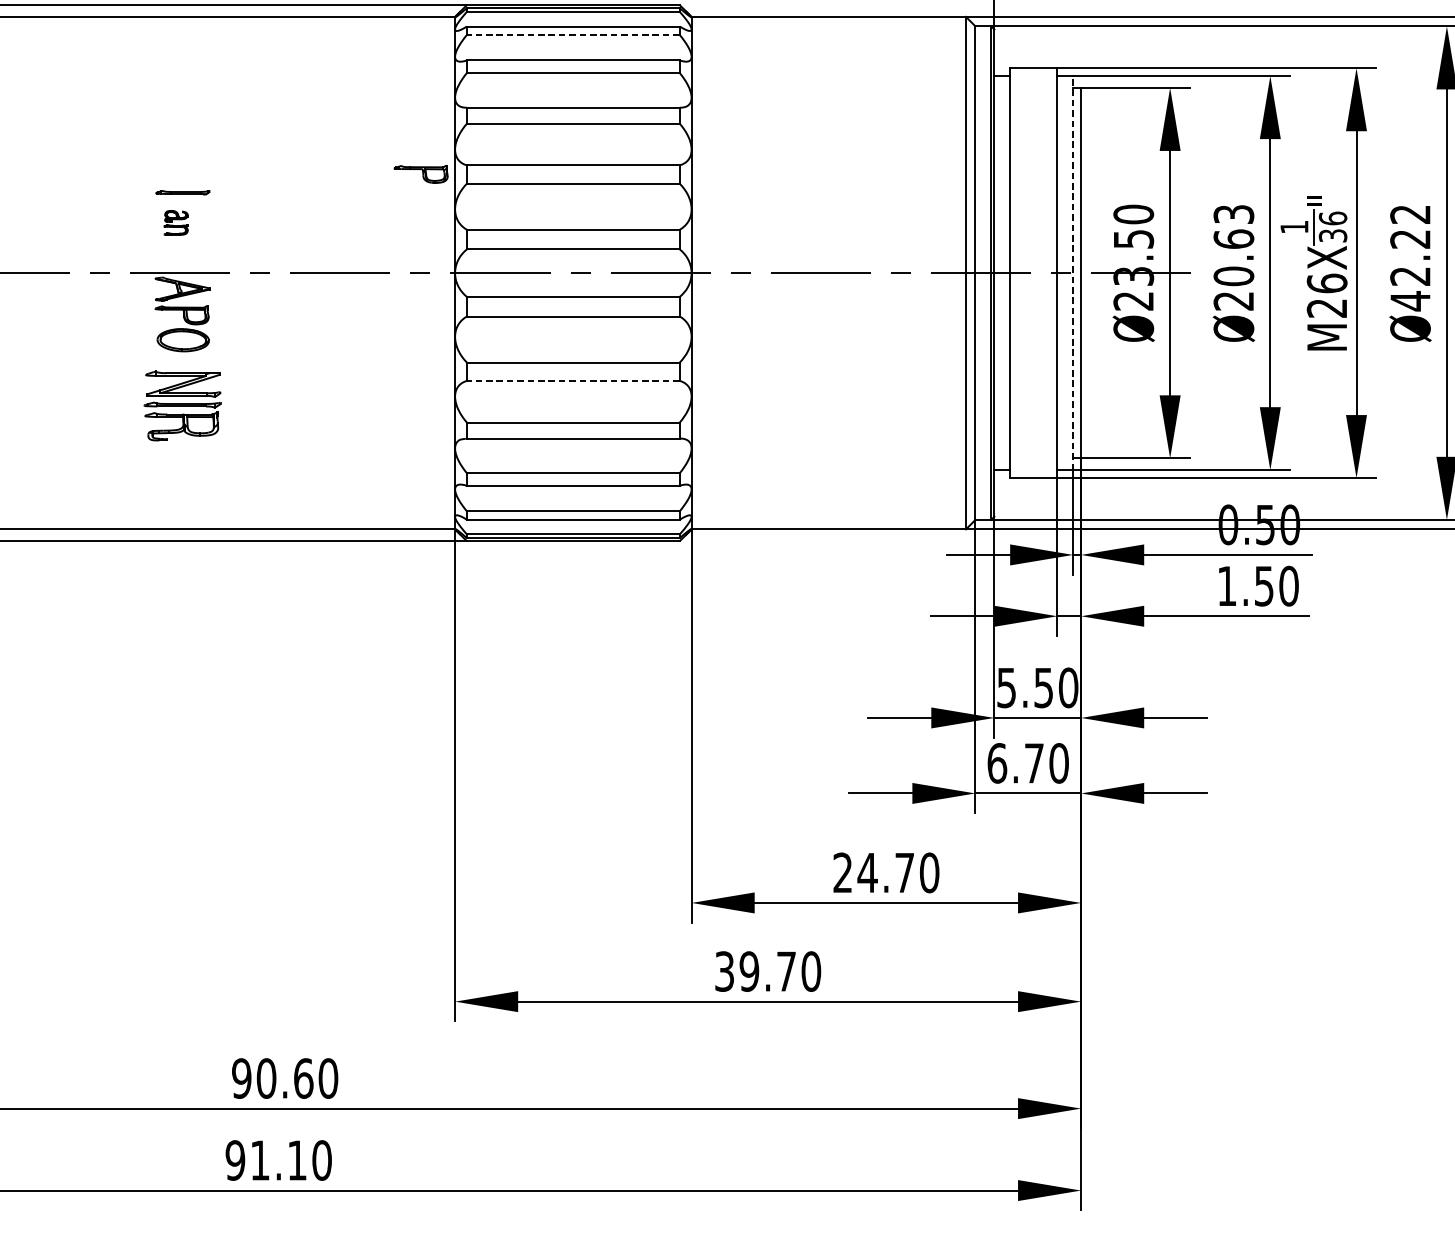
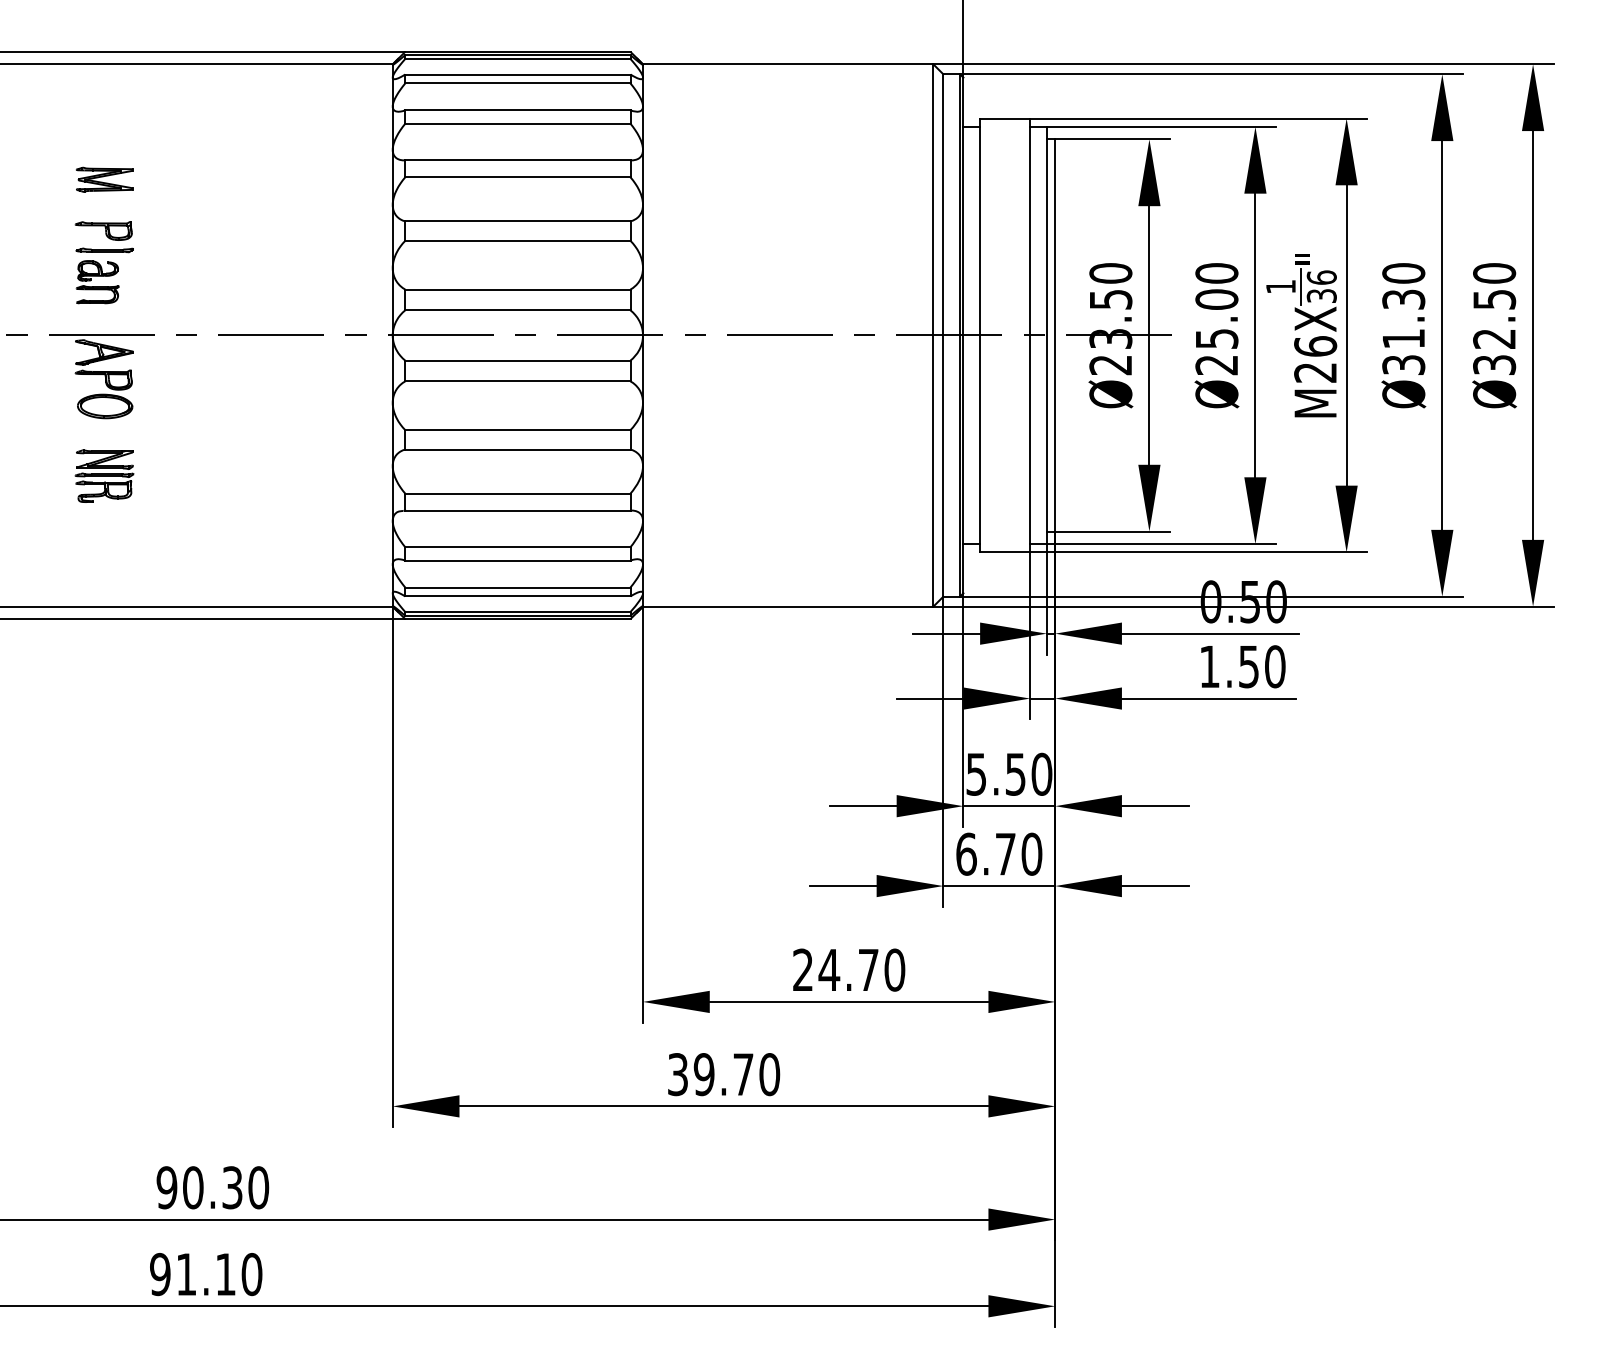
line: (572, 35) -> (517, 83), dashed -> solid
part: (182, 125) -> (104, 179), added
part: (420, 173) -> (103, 230), moved
part: (176, 223) -> (97, 282), size x1.67
text: (1233, 245) -> (1216, 306), Ø20.63 -> Ø25.00
text: (1410, 258) -> (1403, 319), Ø42.22 -> Ø31.30
line: (1072, 273) -> (1046, 335), dashed -> solid
line: (572, 380) -> (517, 449), dashed -> solid
part: (182, 405) -> (104, 475), size x0.71
text: (303, 1078) -> (232, 1187), 90.60 -> 90.30

